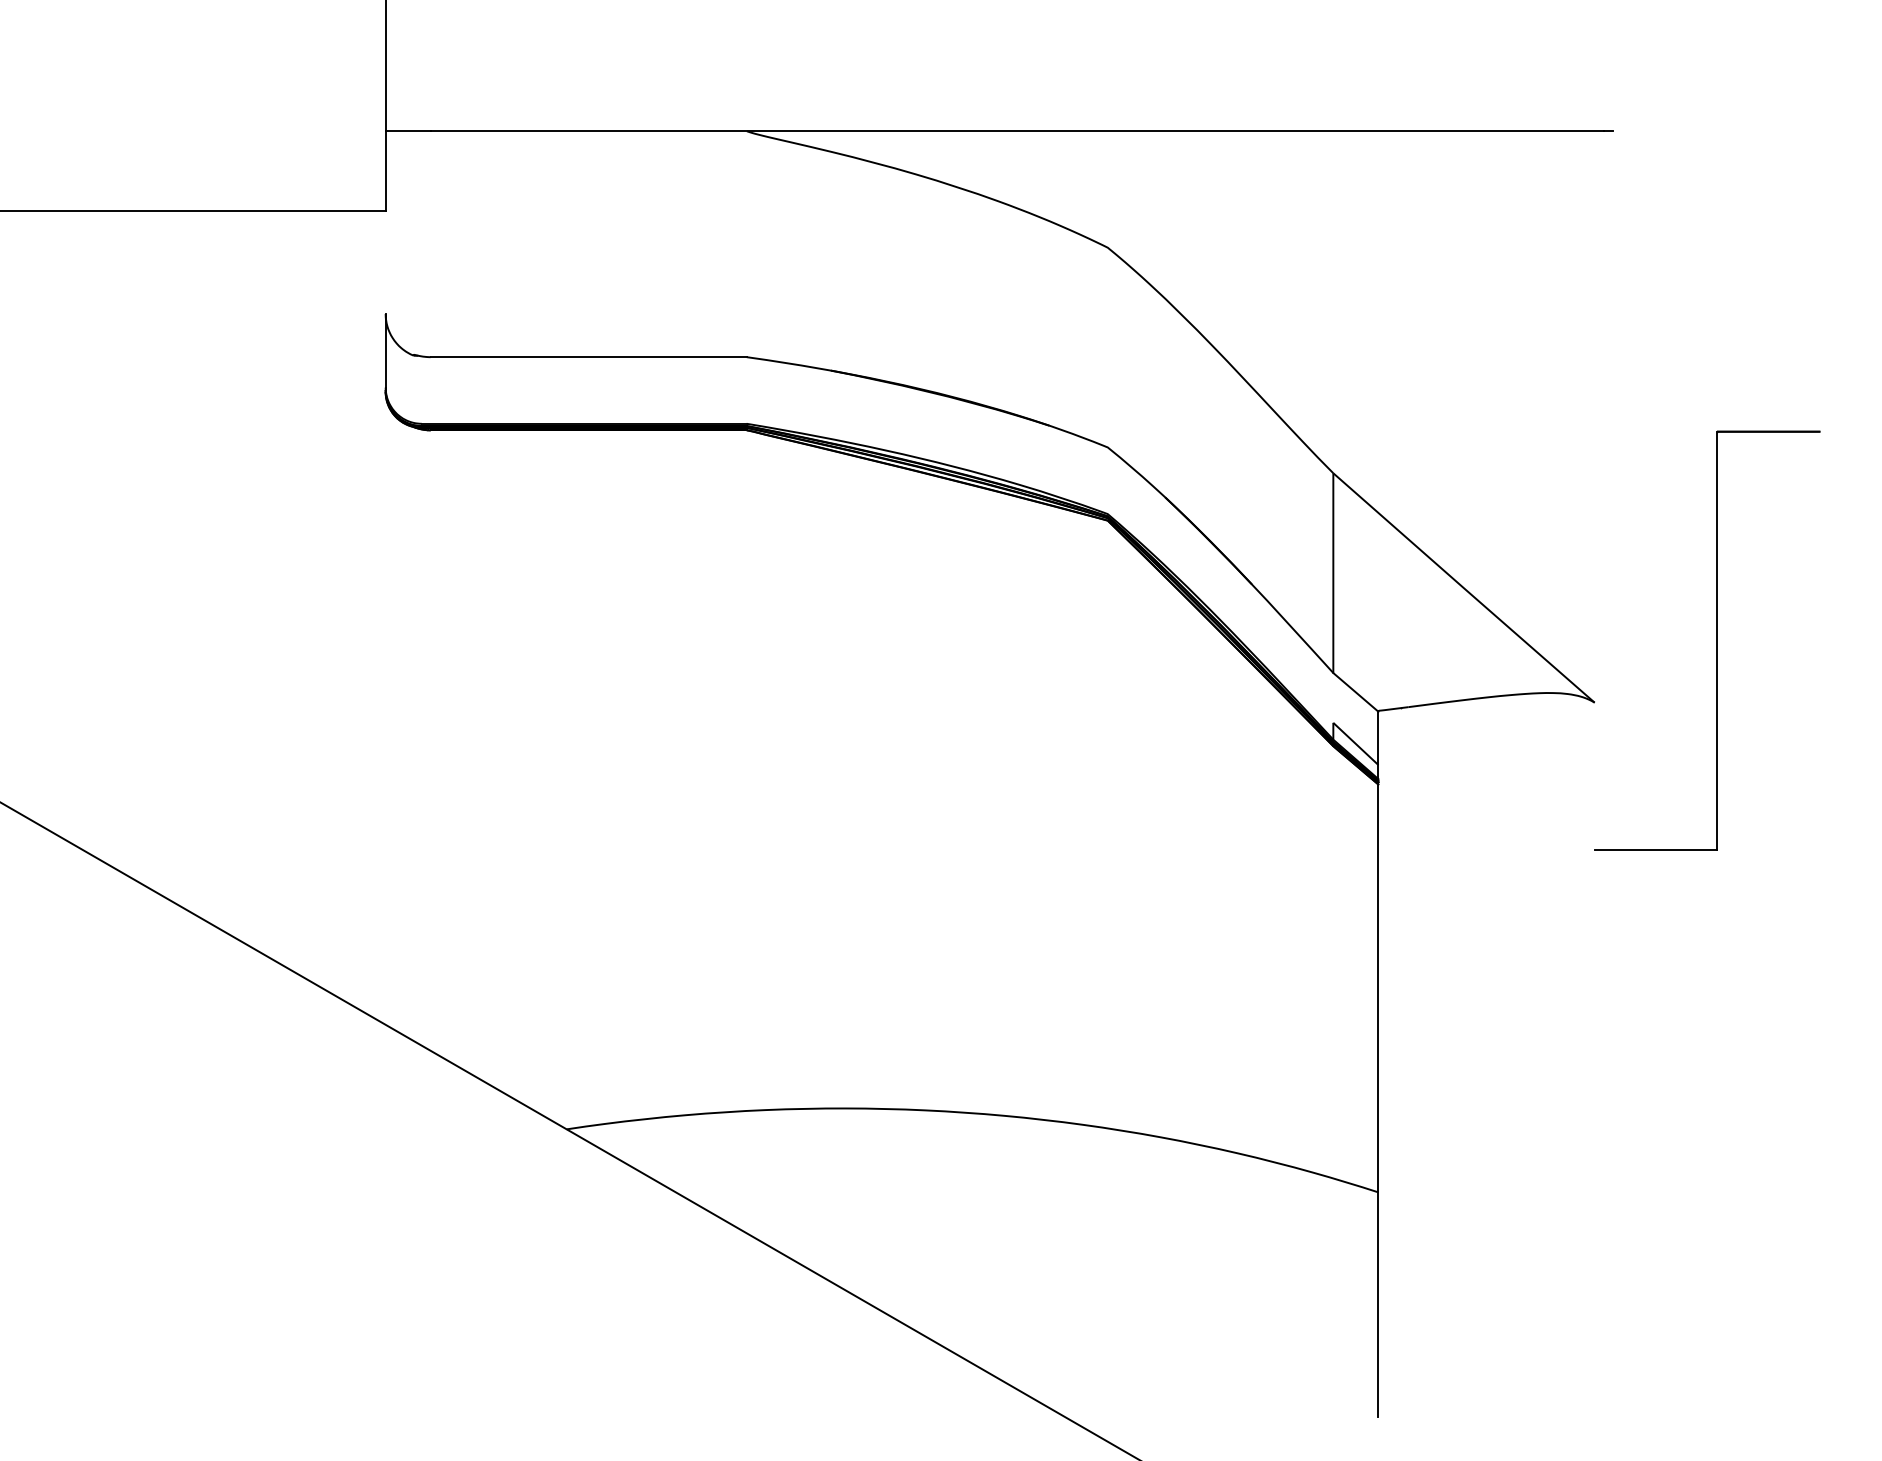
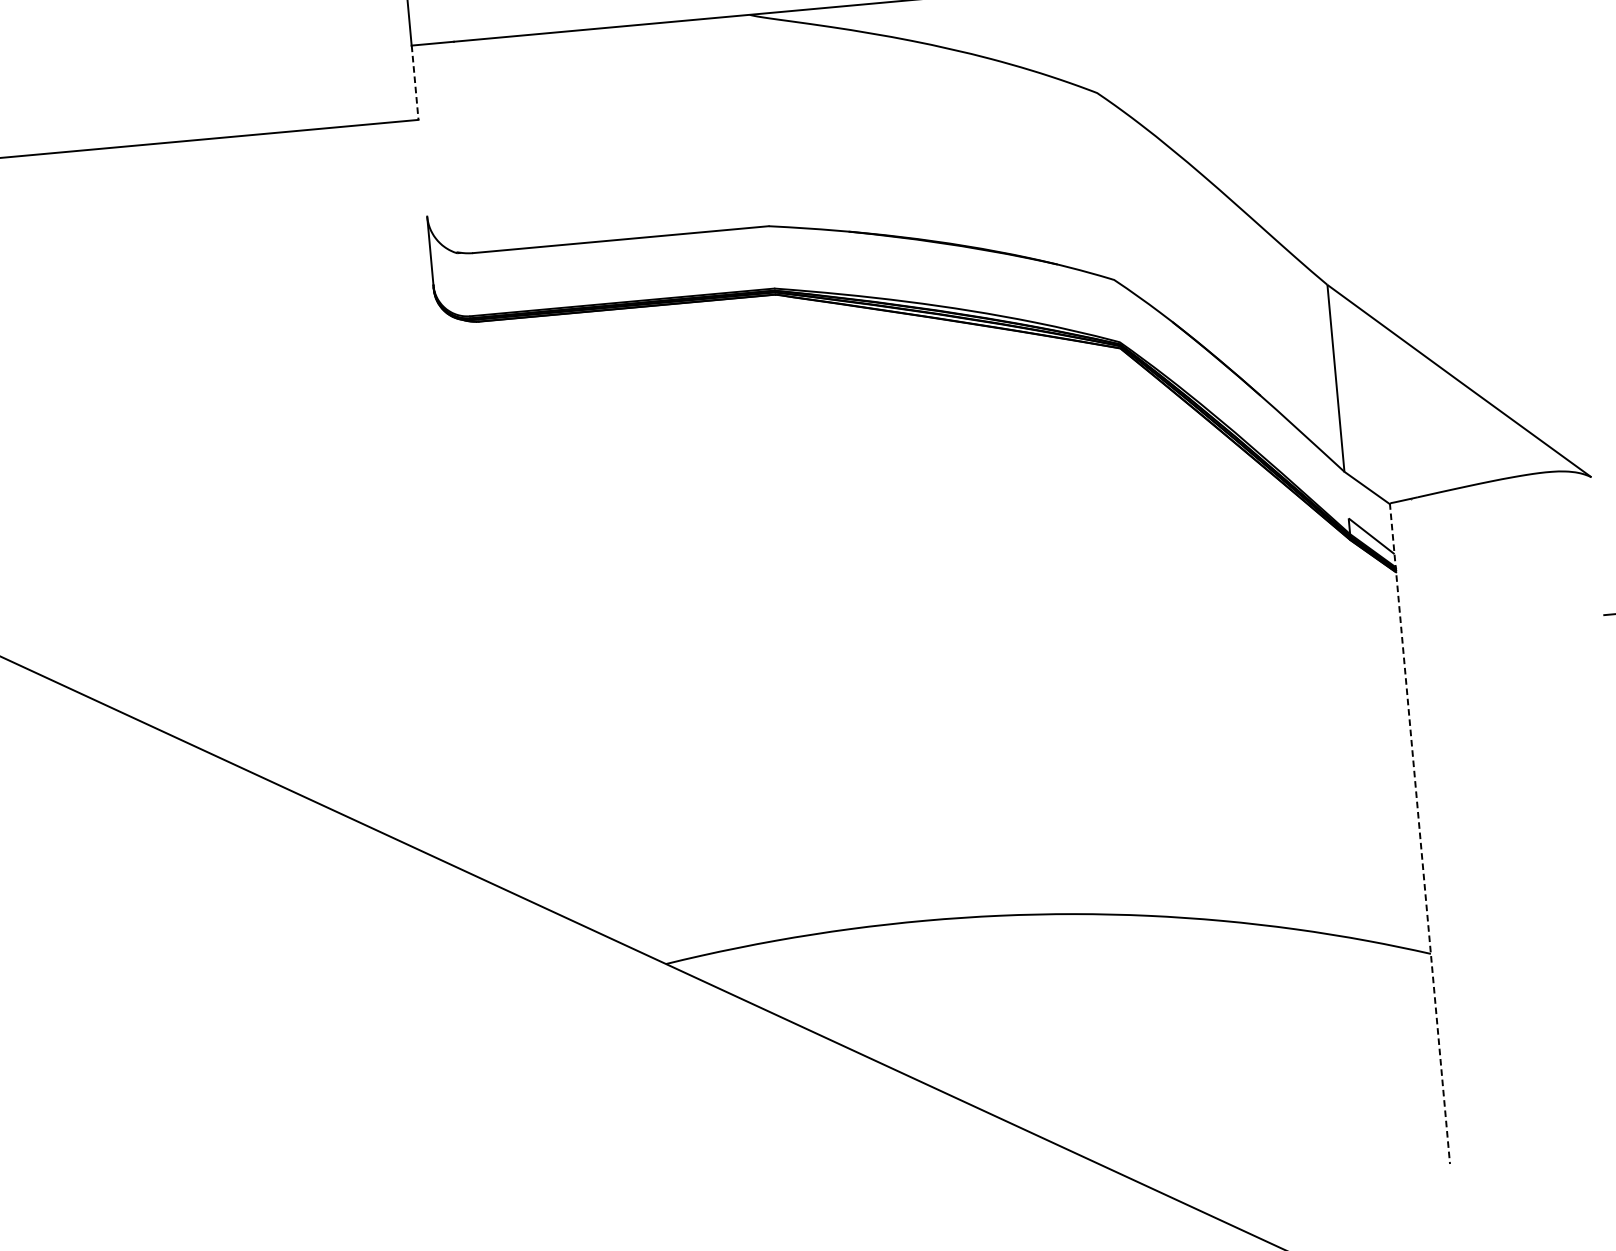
line: (385, 170) -> (414, 82), solid -> dashed
line: (1378, 1064) -> (1420, 834), solid -> dashed

